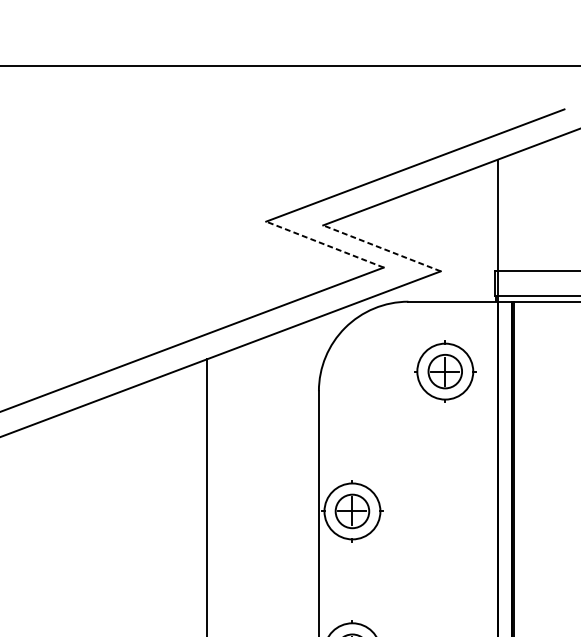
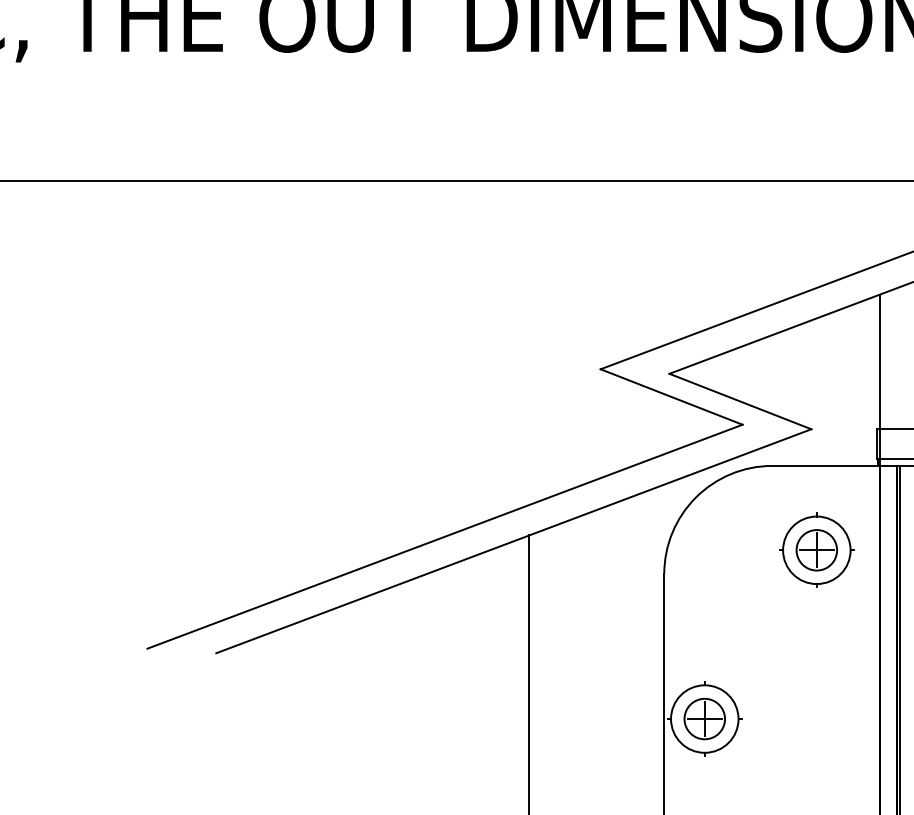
line: (324, 244) -> (671, 396), dashed -> solid
line: (381, 248) -> (739, 401), dashed -> solid

